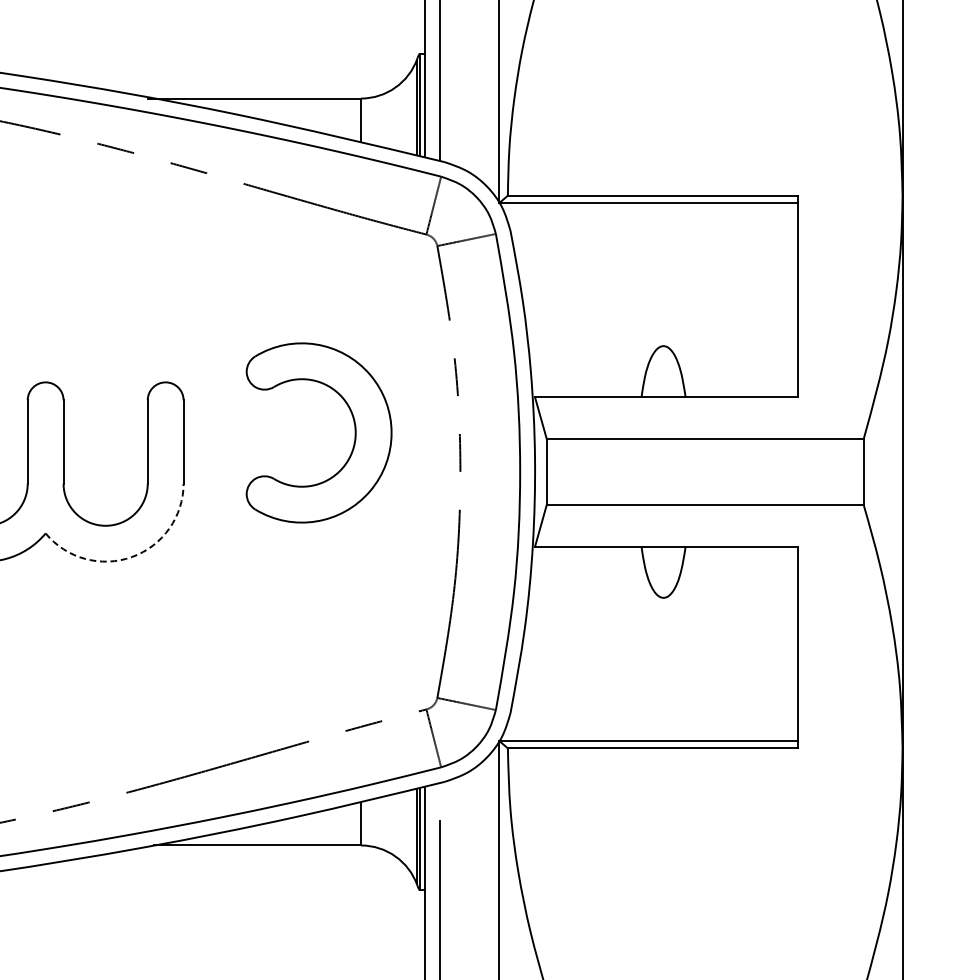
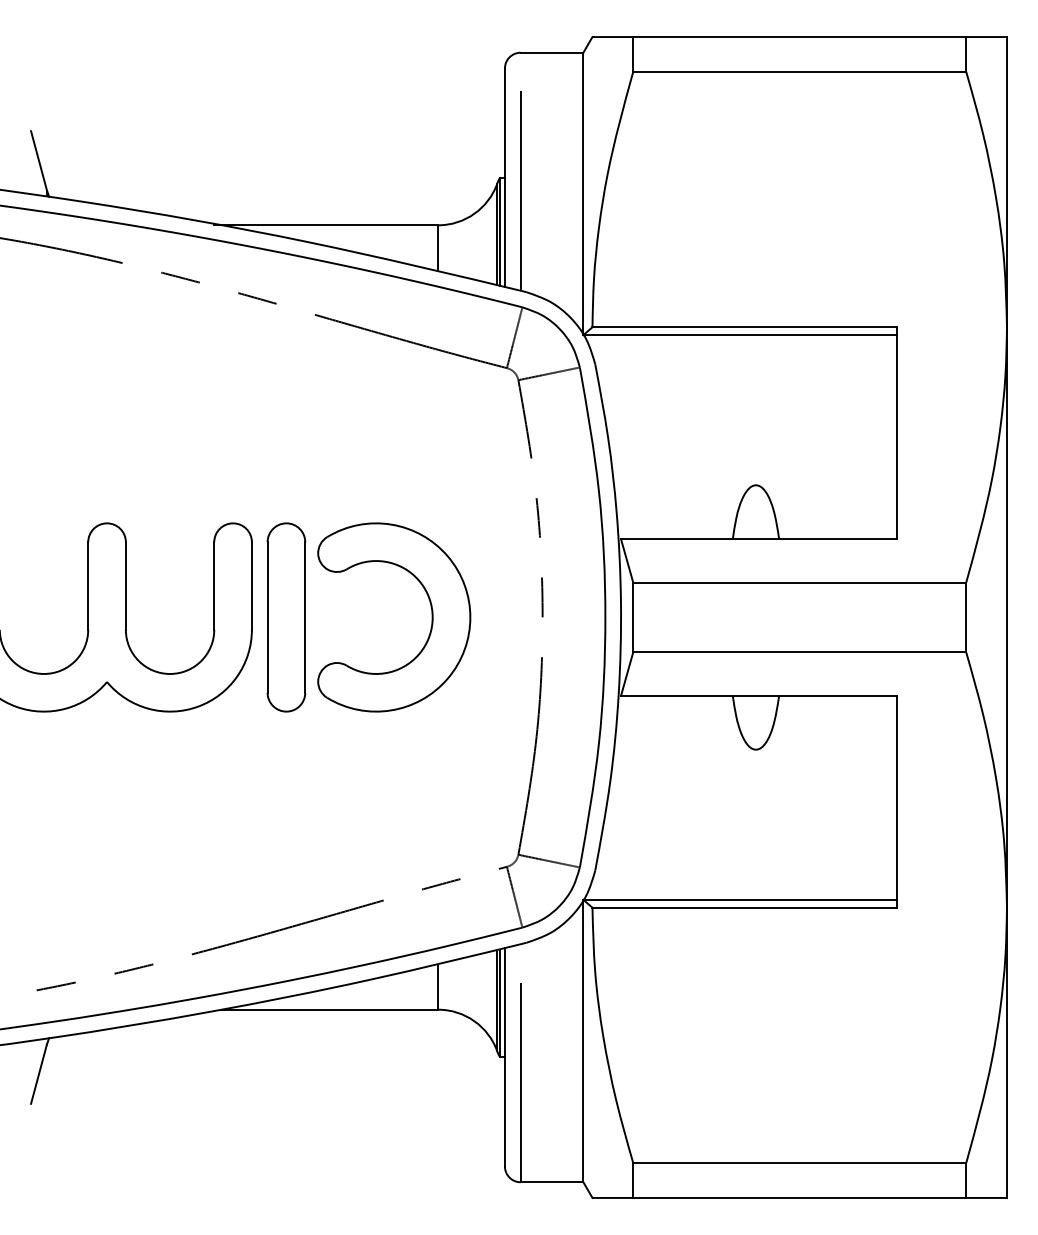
part: (354, 432) -> (431, 617), moved
part: (216, 472) -> (286, 617), added
arc: (131, 556) -> (197, 706), dashed -> solid

